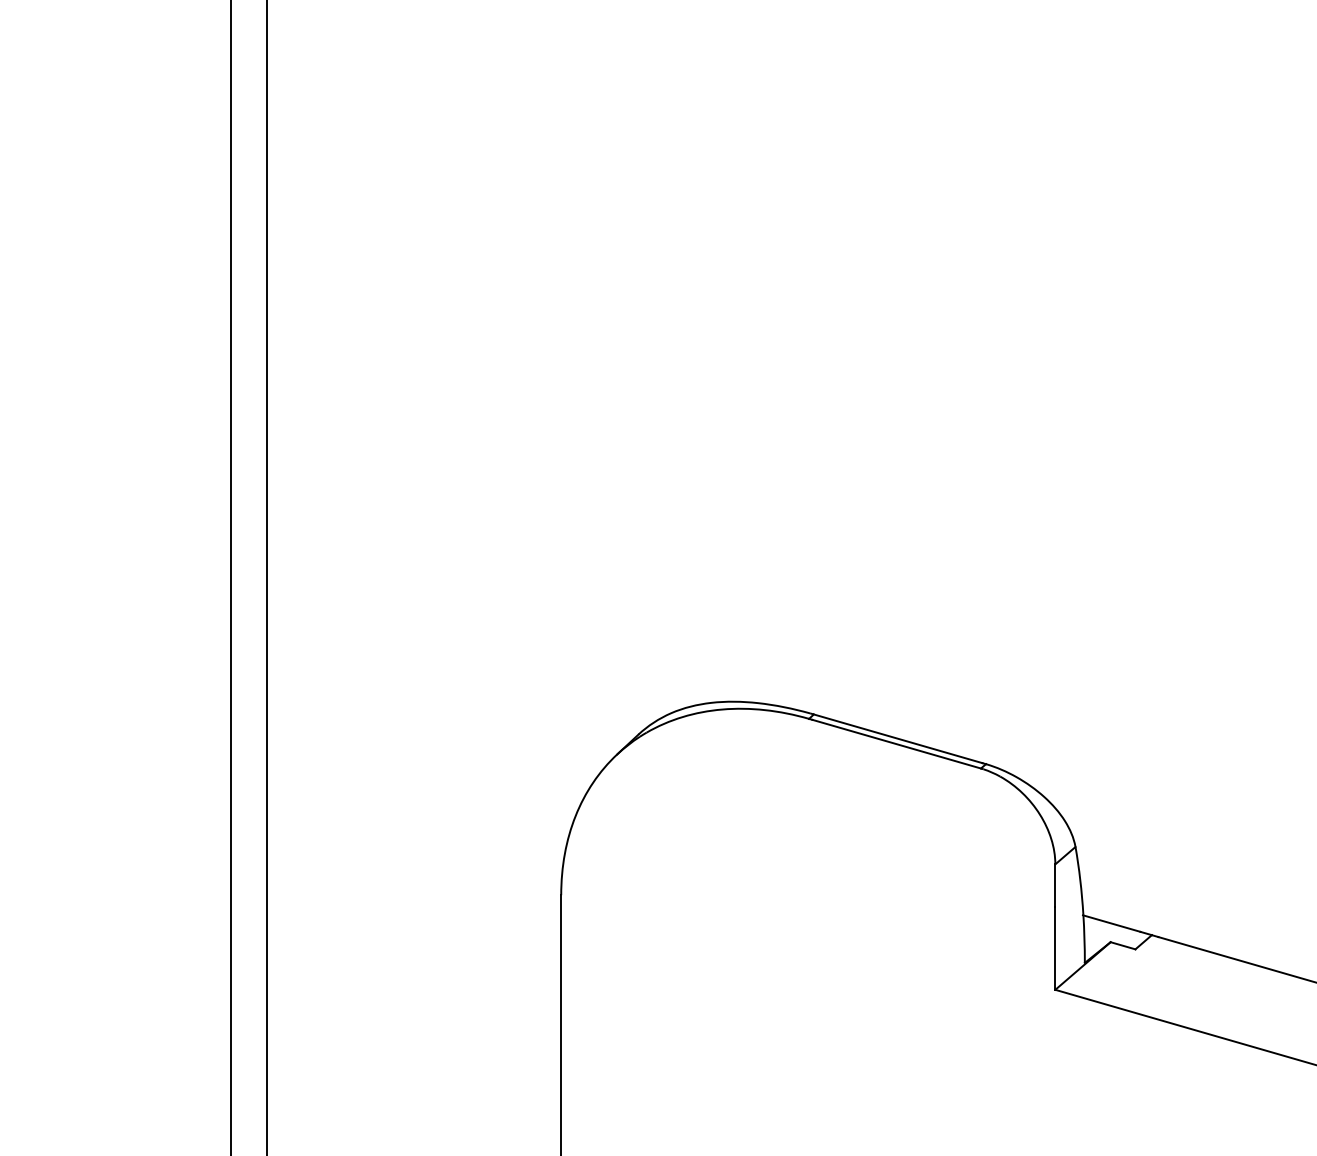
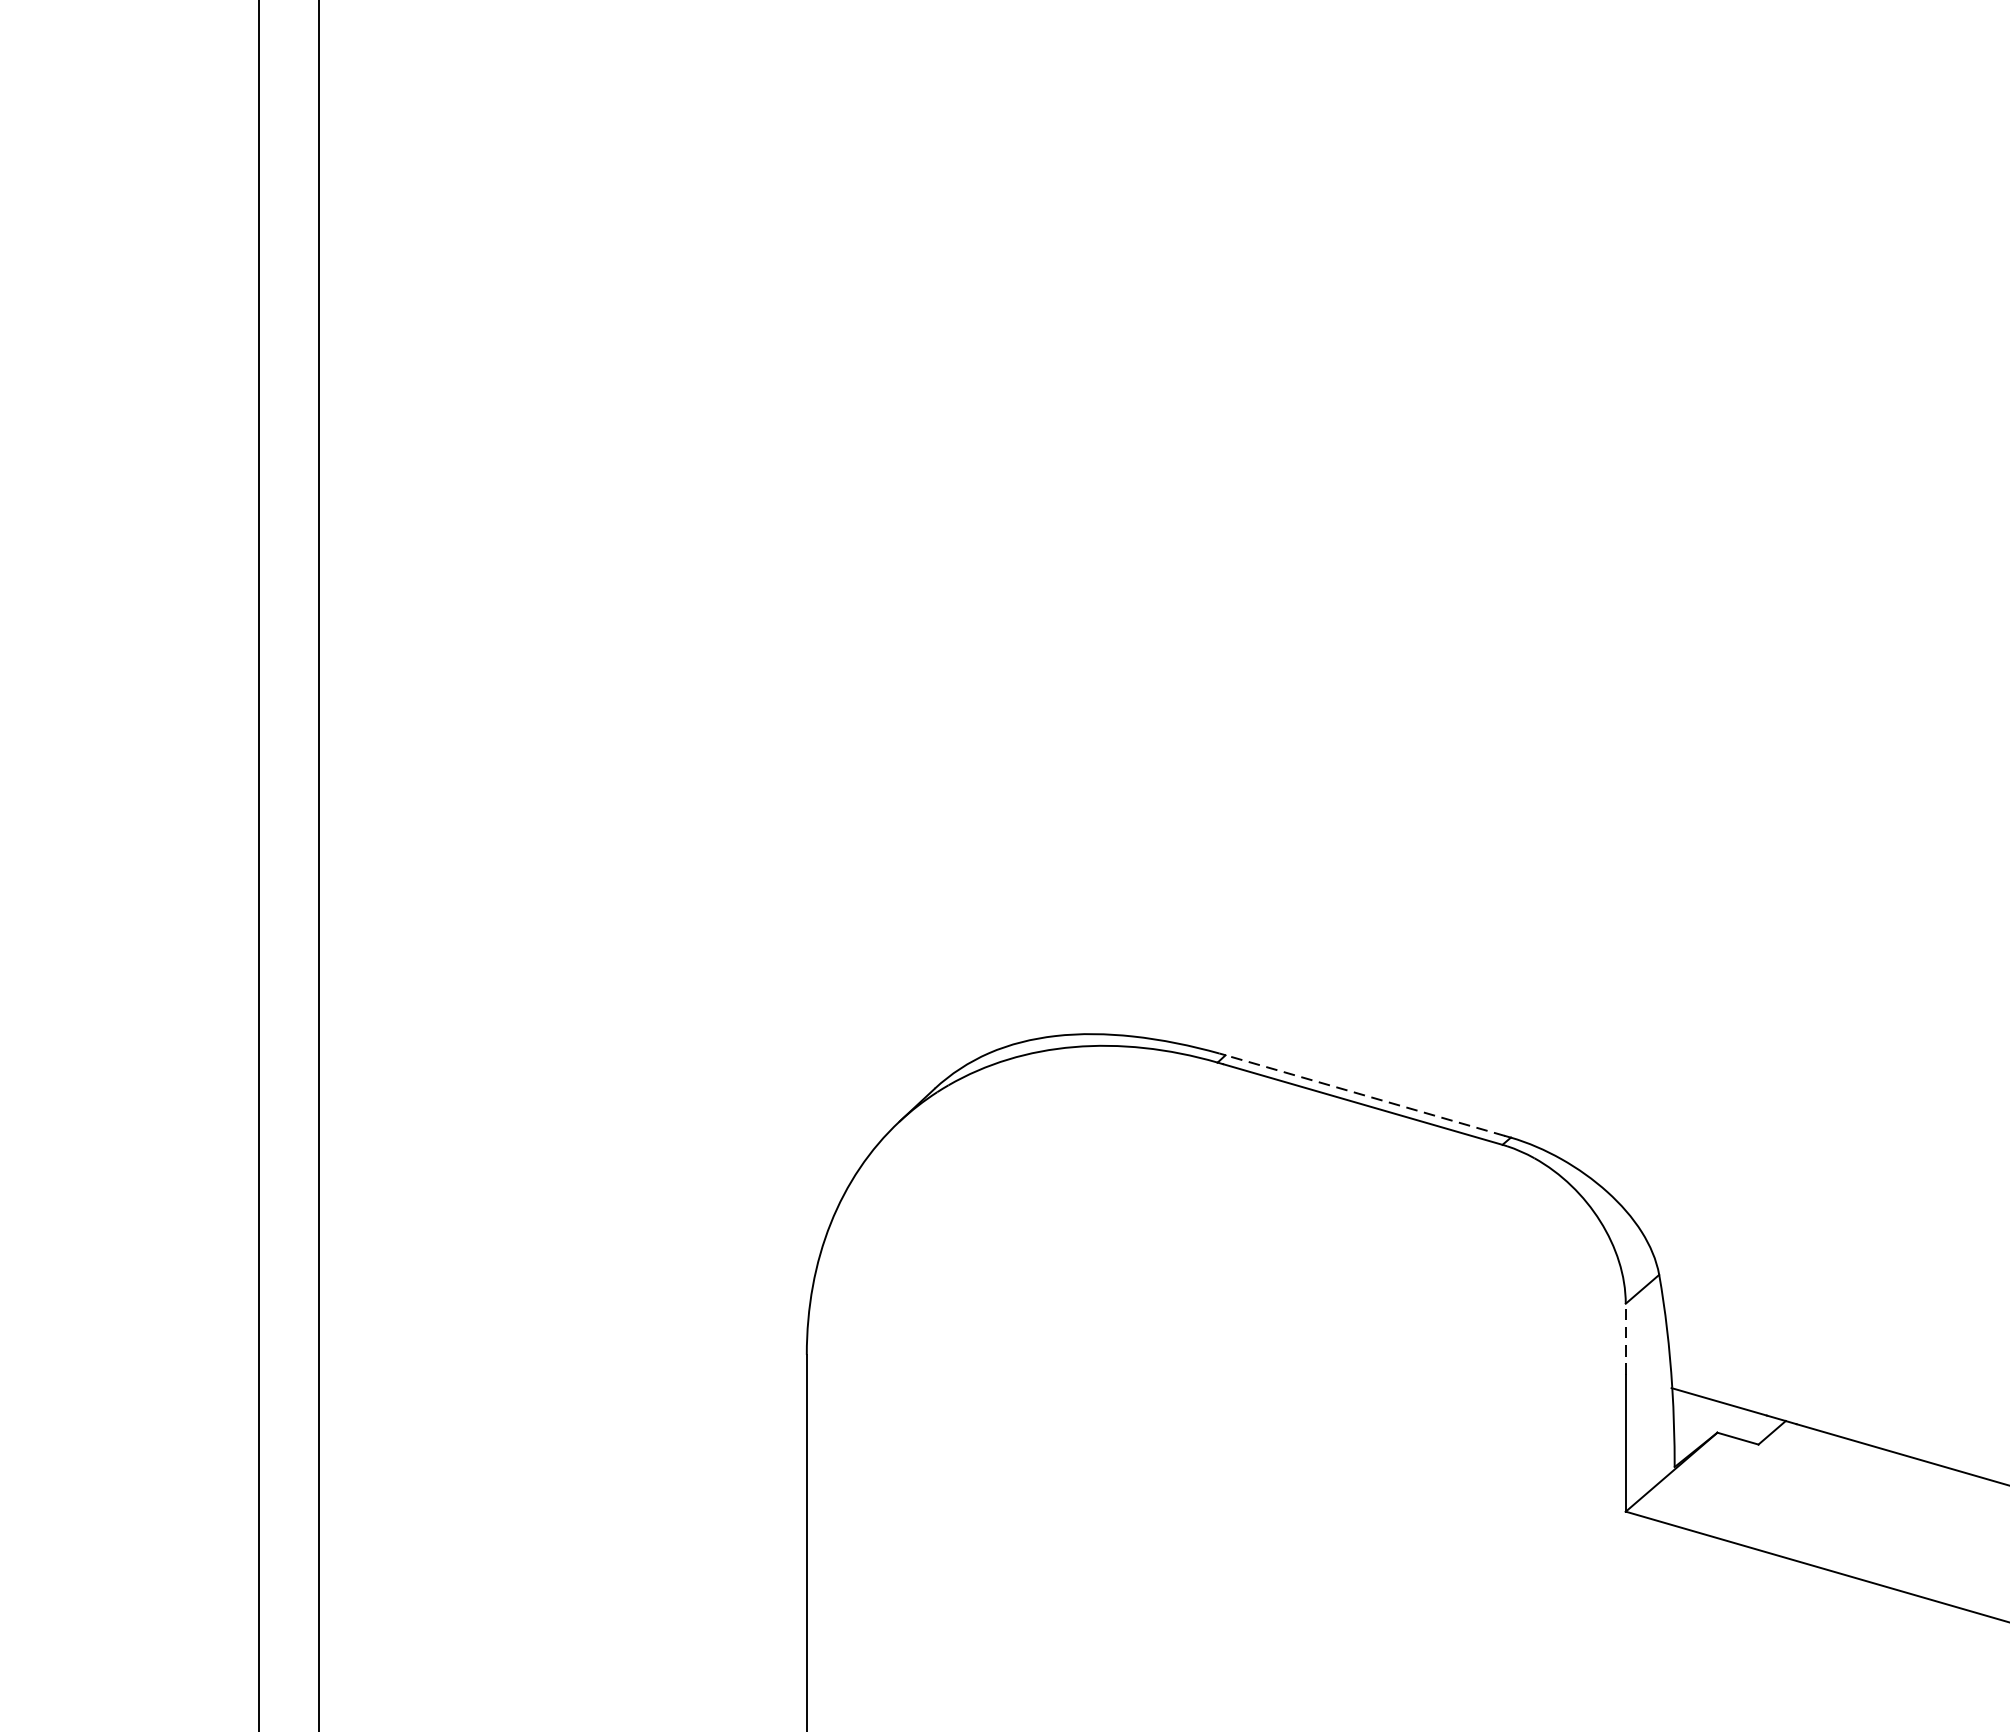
line: (898, 738) -> (1365, 1095), solid -> dashed
line: (1055, 885) -> (1626, 1338), solid -> dashed

